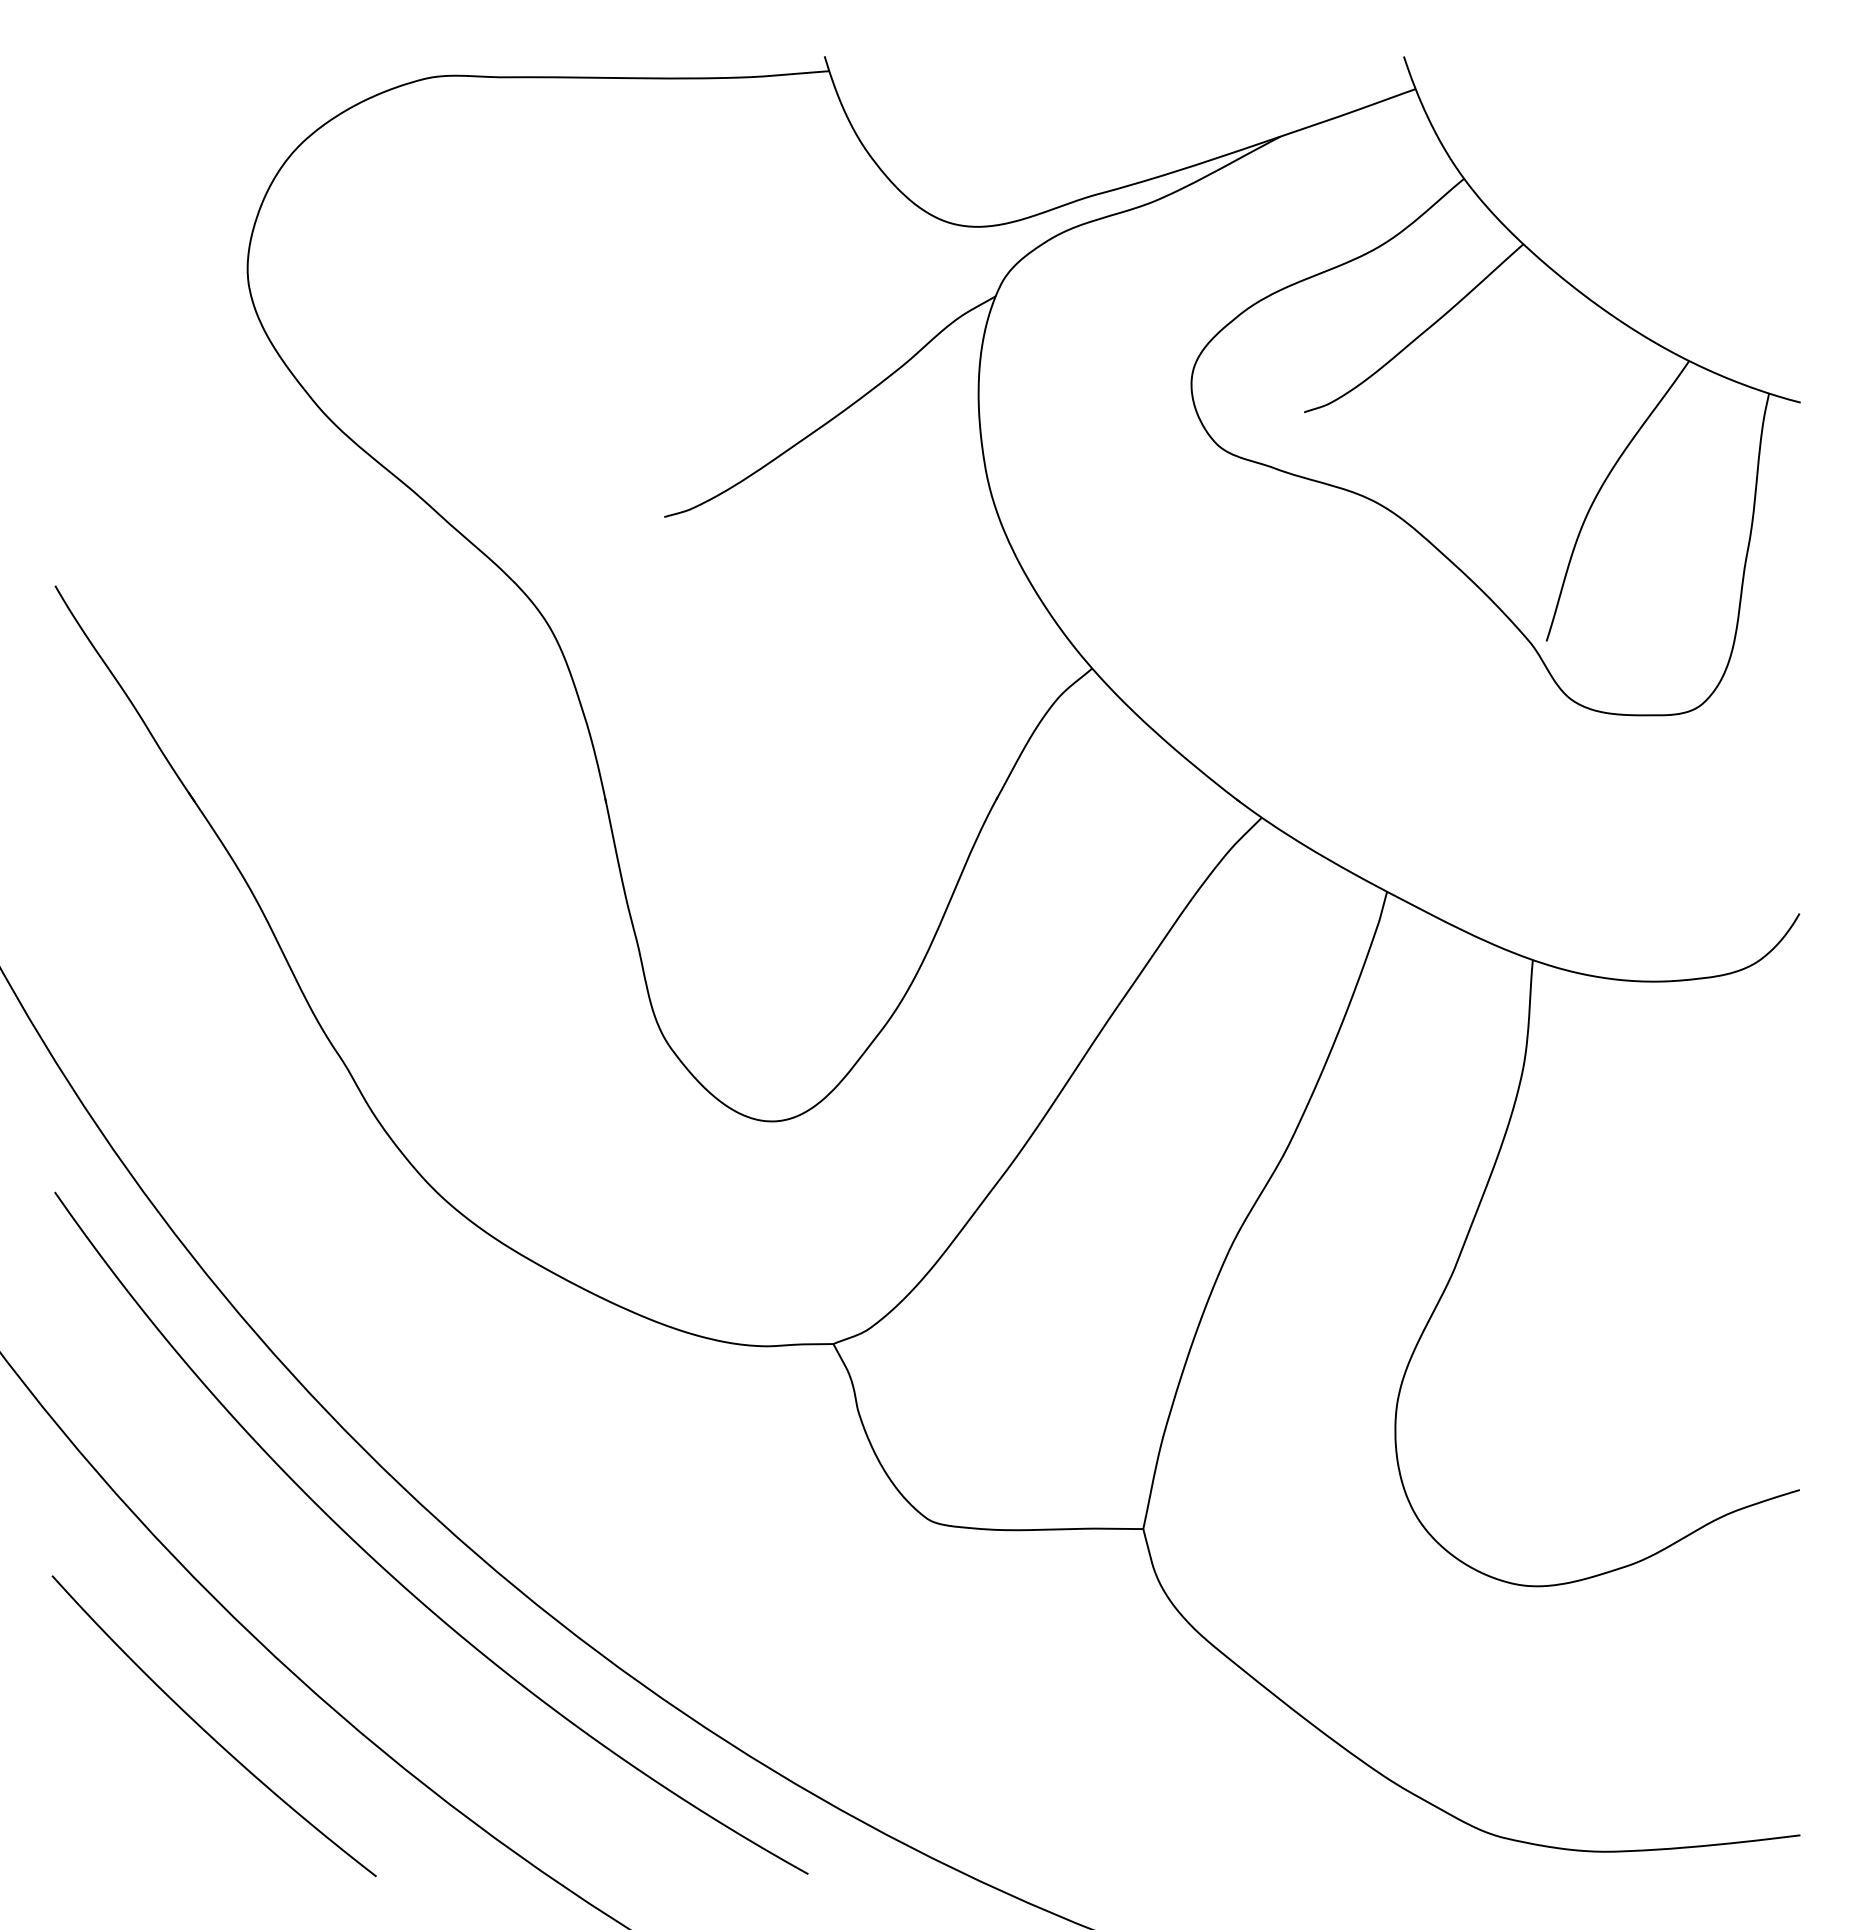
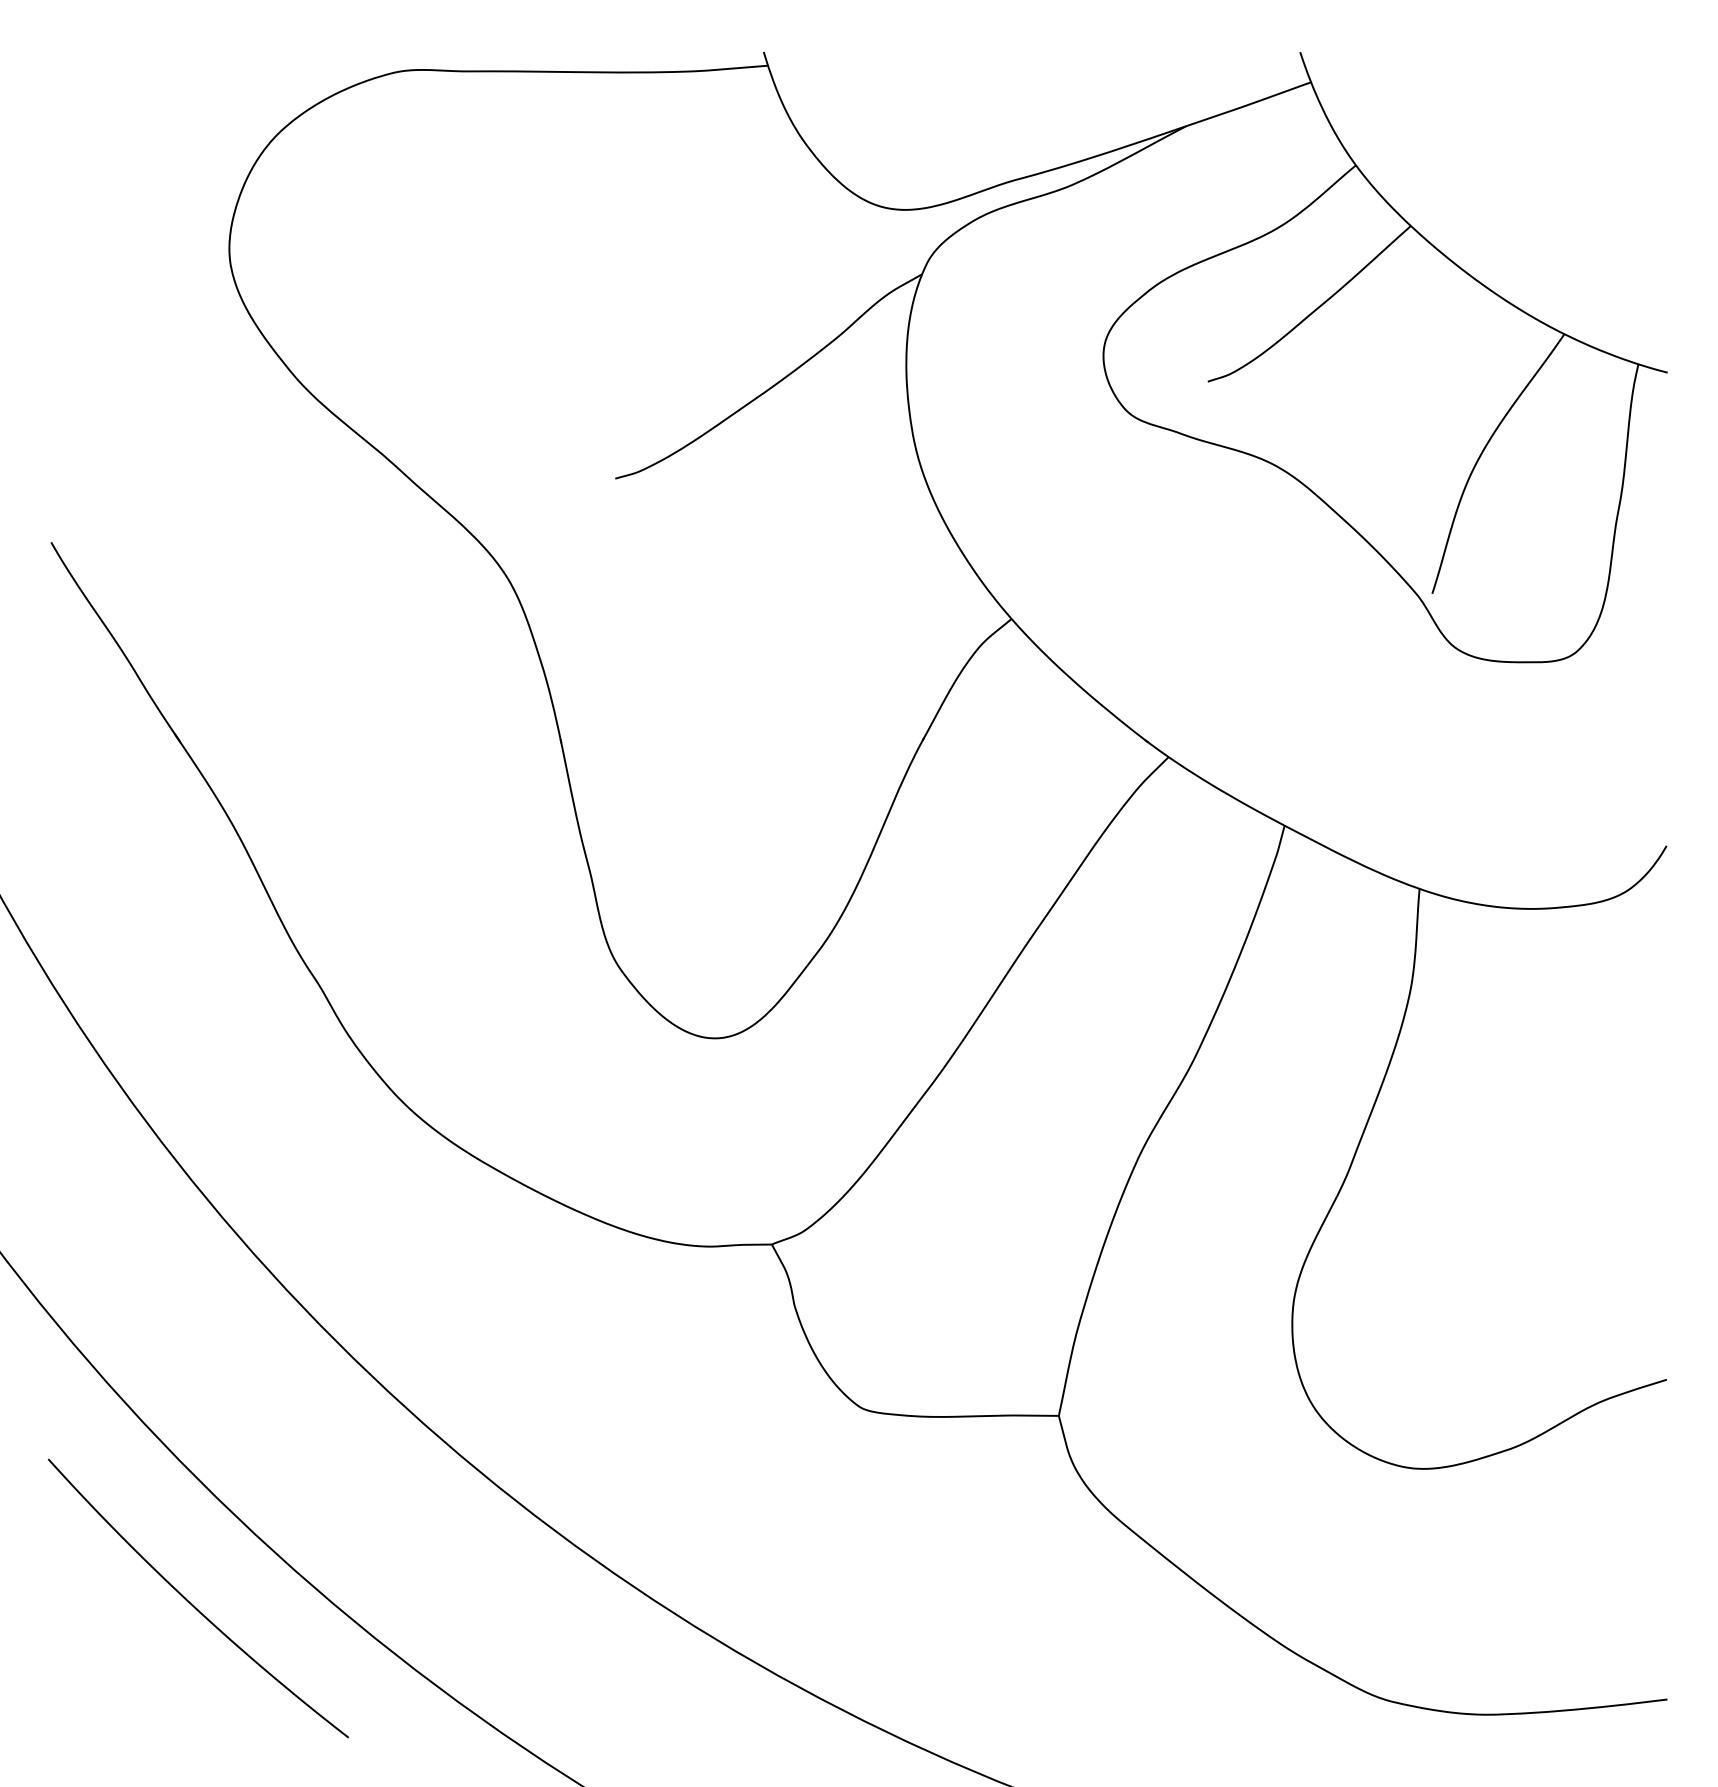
curve: (395, 1577) -> (366, 1460), removed

